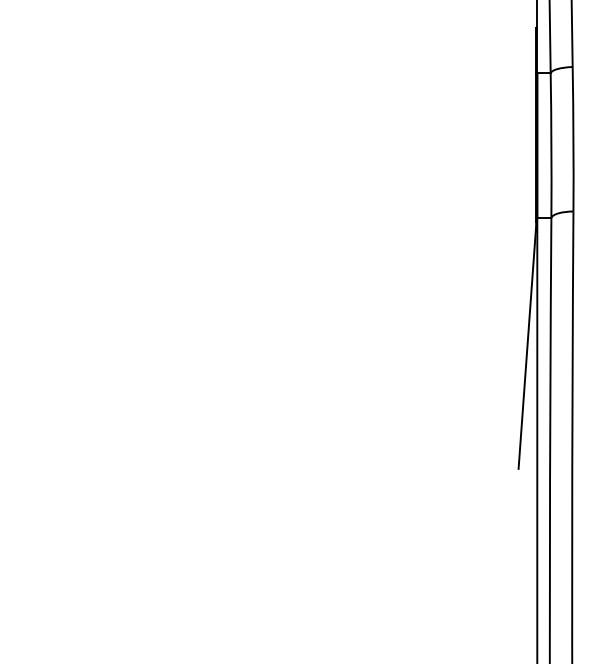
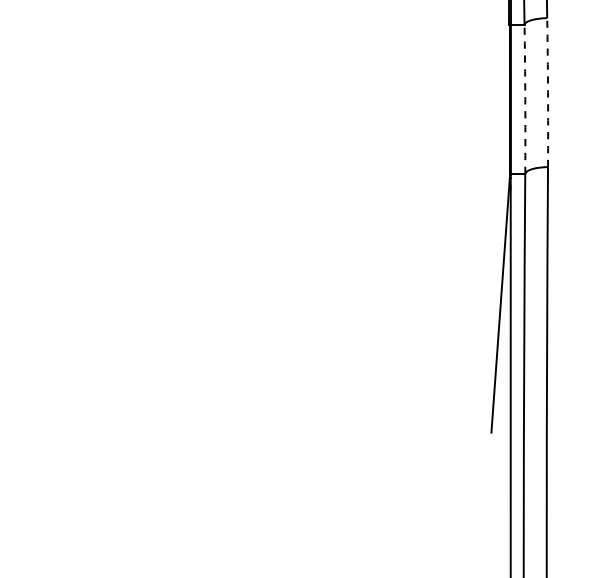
arc: (573, 139) -> (548, 92), solid -> dashed
arc: (551, 145) -> (525, 99), solid -> dashed

